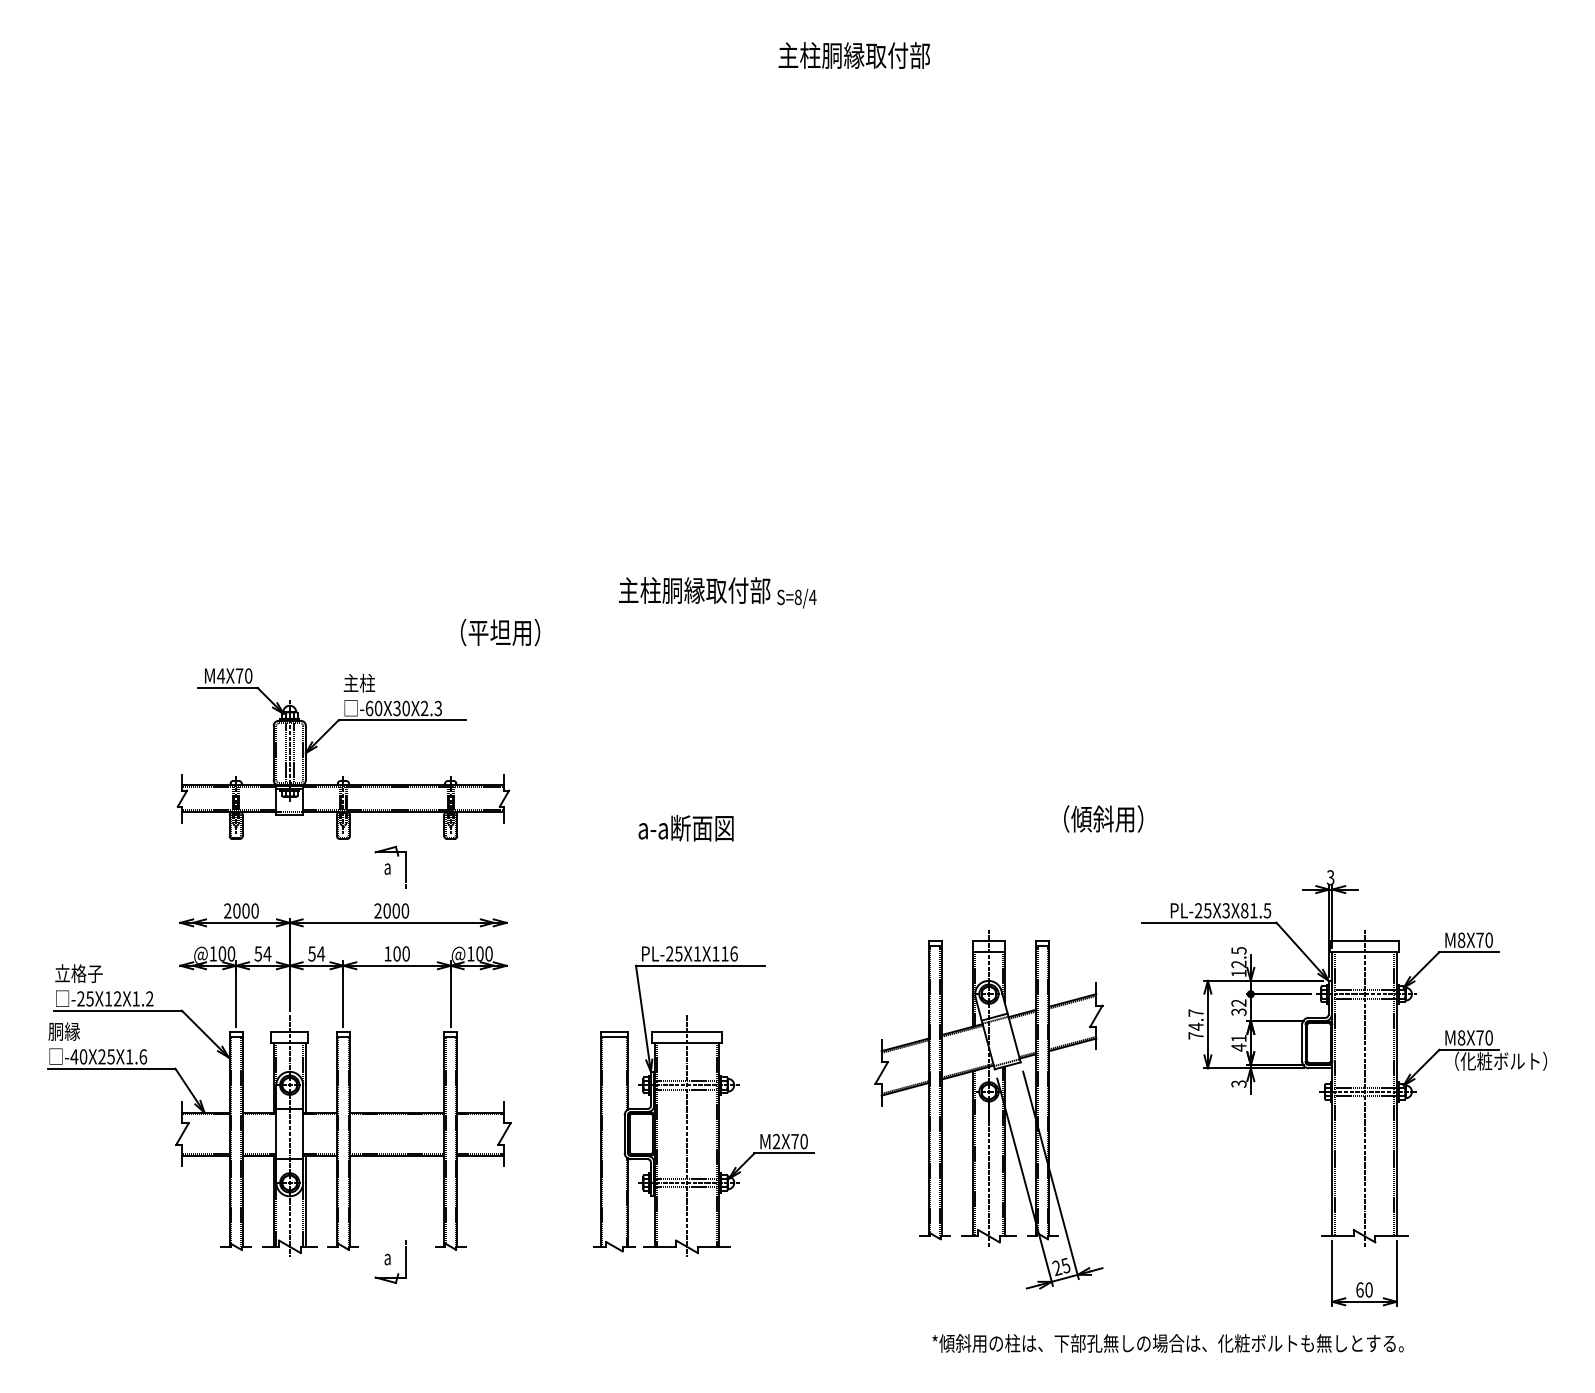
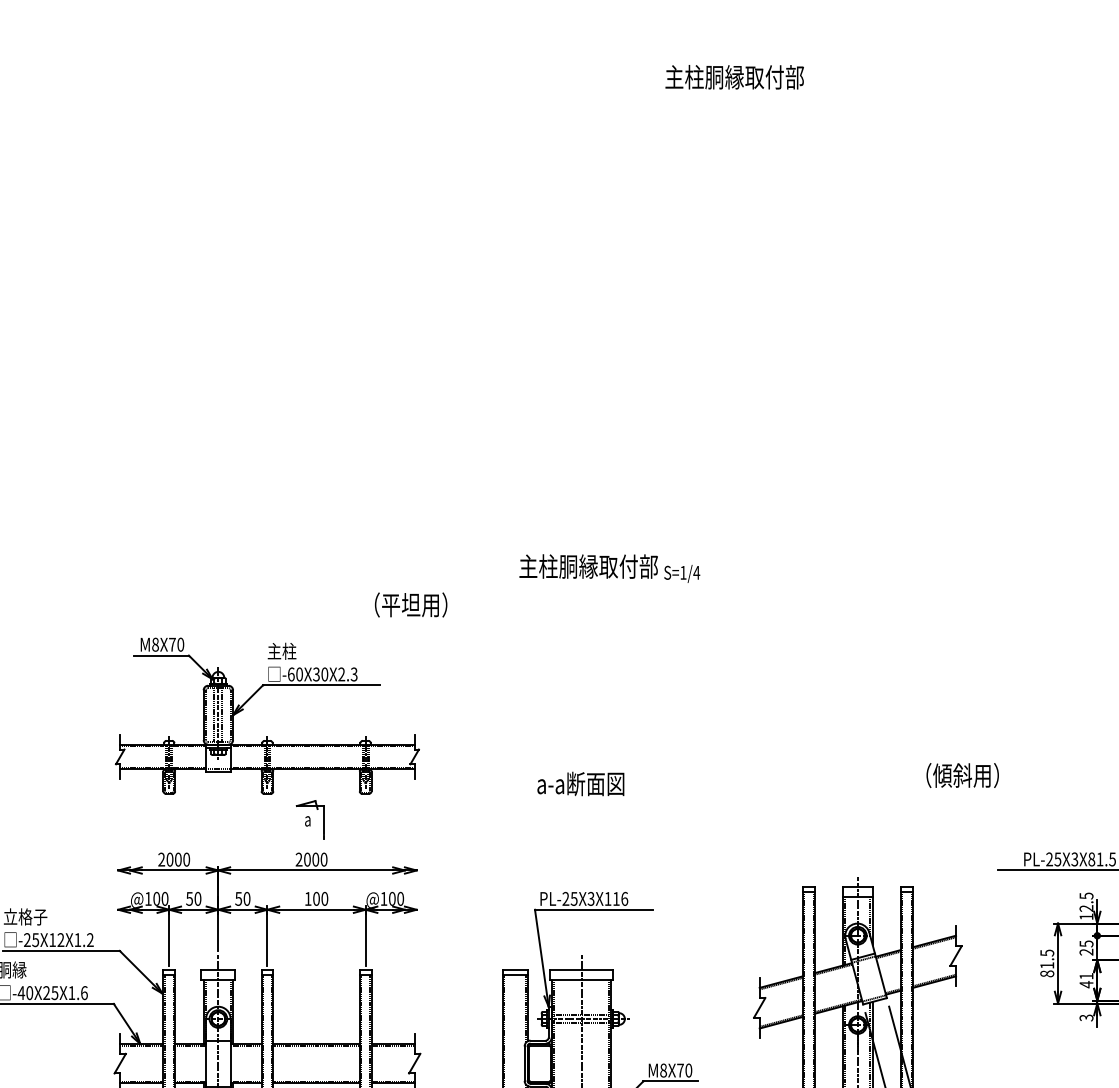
text: (797, 597) -> (682, 572), S=8/4 -> S=1/4
text: (221, 675) -> (155, 644), M4X70 -> M8X70
text: (267, 953) -> (197, 898), 54 -> 50
text: (321, 953) -> (247, 898), 54 -> 50
text: (696, 953) -> (590, 898), PL-25X1X116 -> PL-25X3X116
text: (1238, 1007) -> (1086, 947), 32 -> 25
text: (1195, 1024) -> (1046, 963), 74.7 -> 81.5
text: (776, 1141) -> (663, 1070), M2X70 -> M8X70

